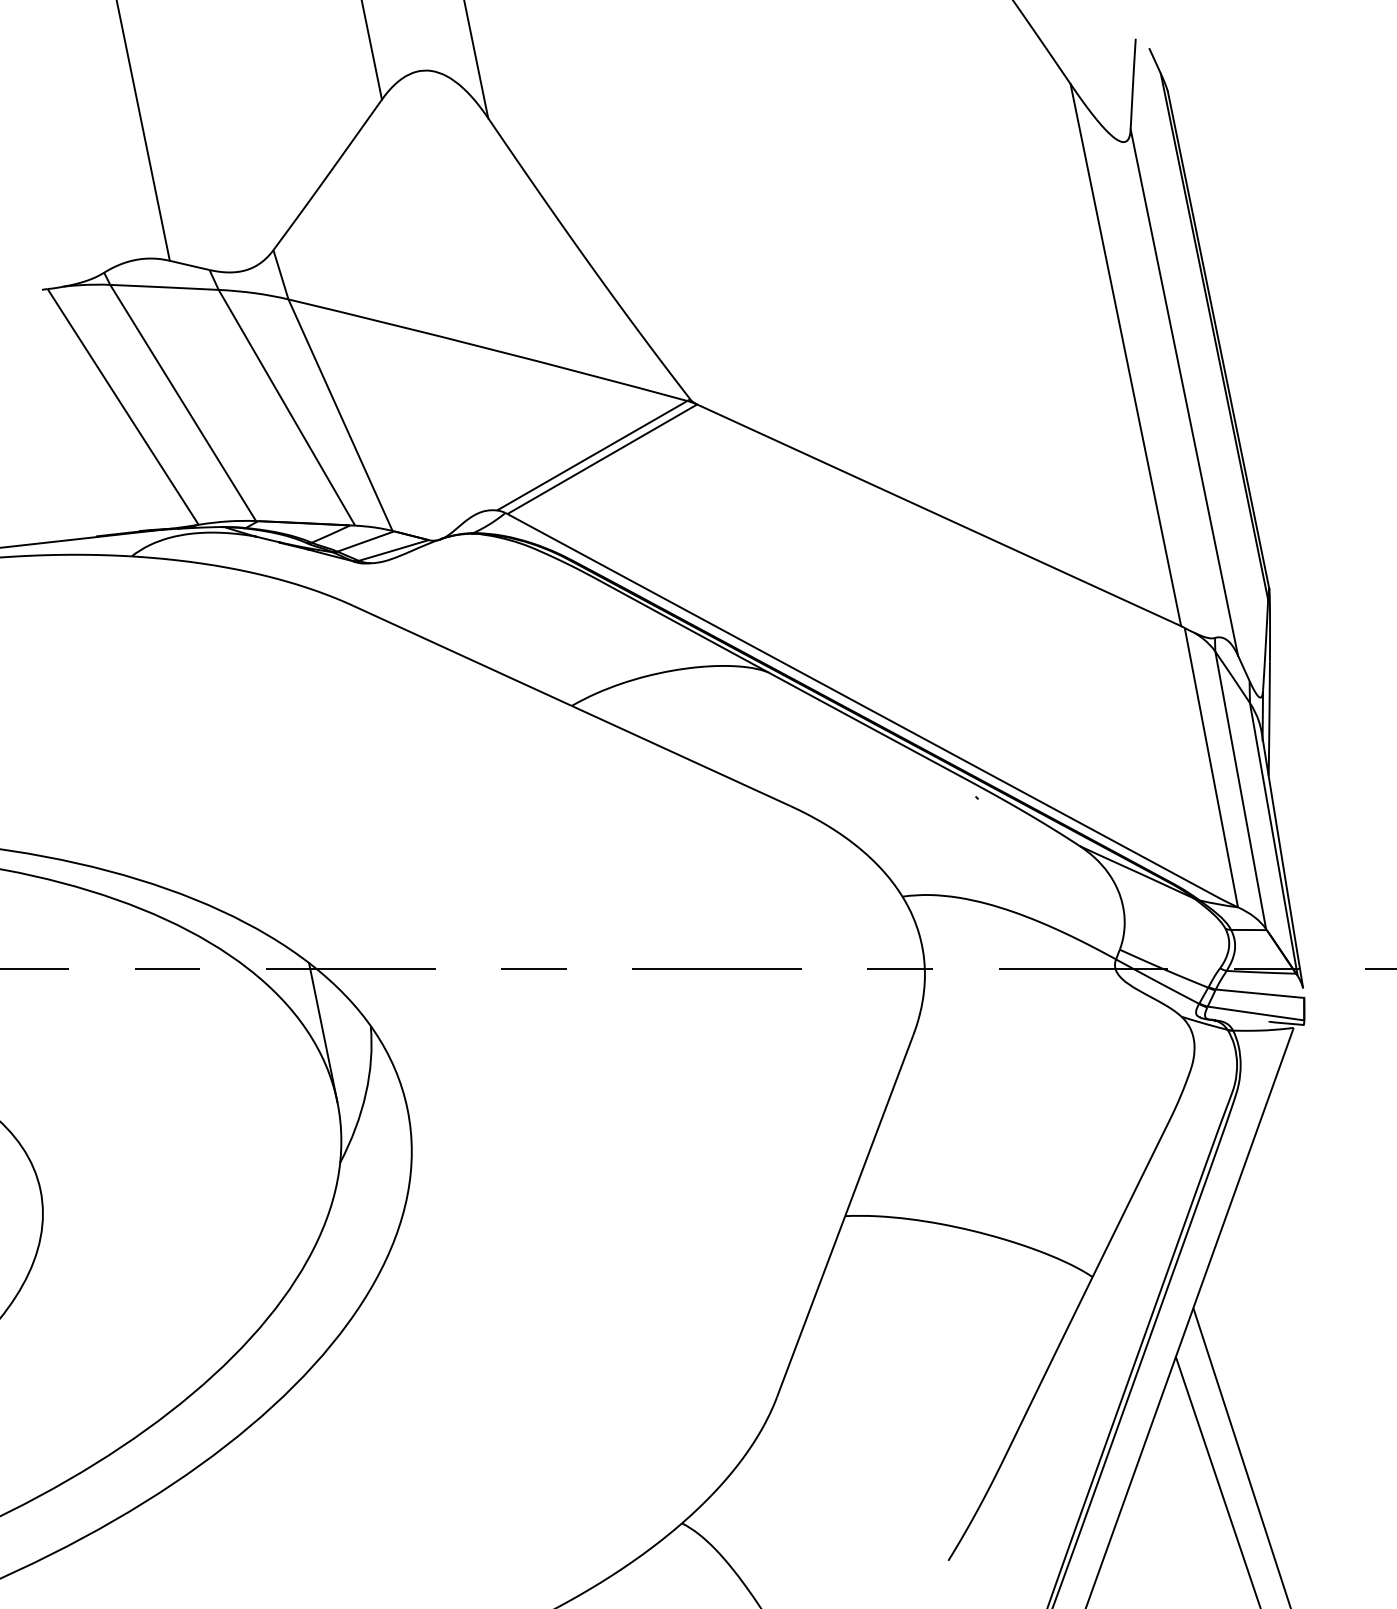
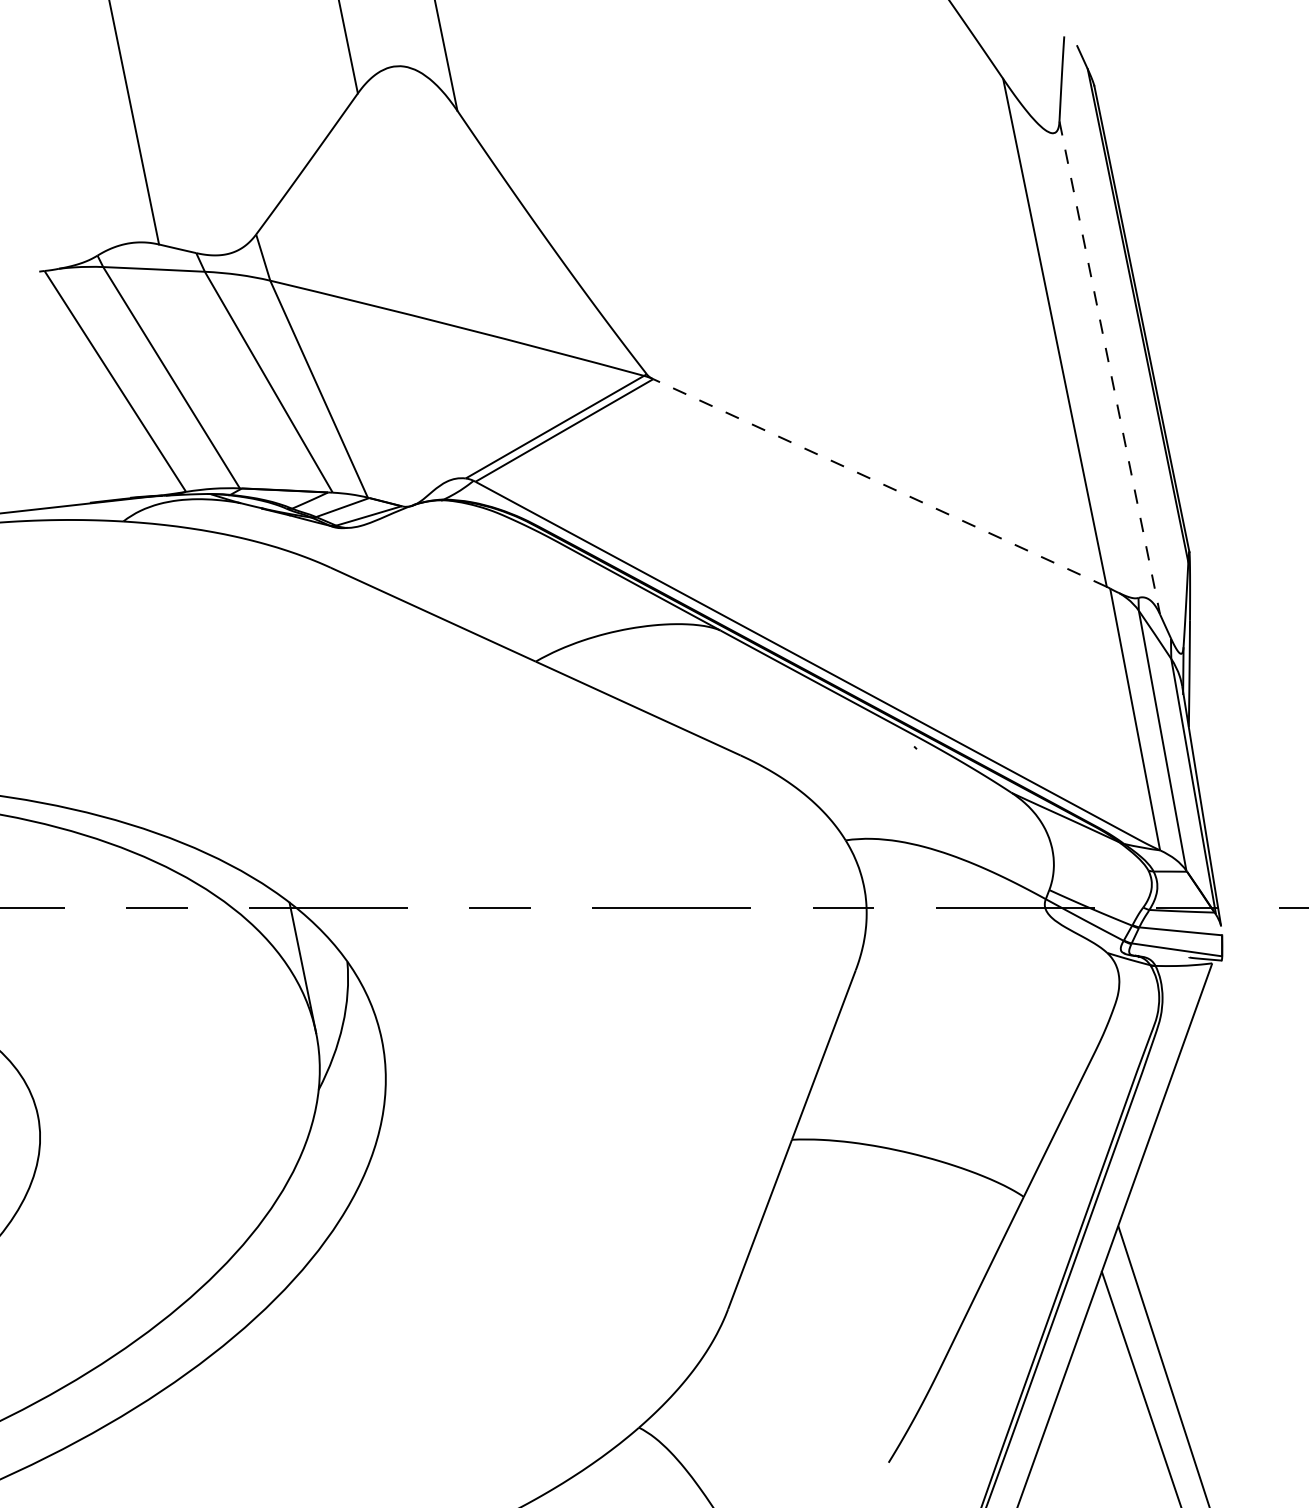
line: (1184, 392) -> (1109, 367), solid -> dashed
line: (938, 514) -> (879, 482), solid -> dashed

